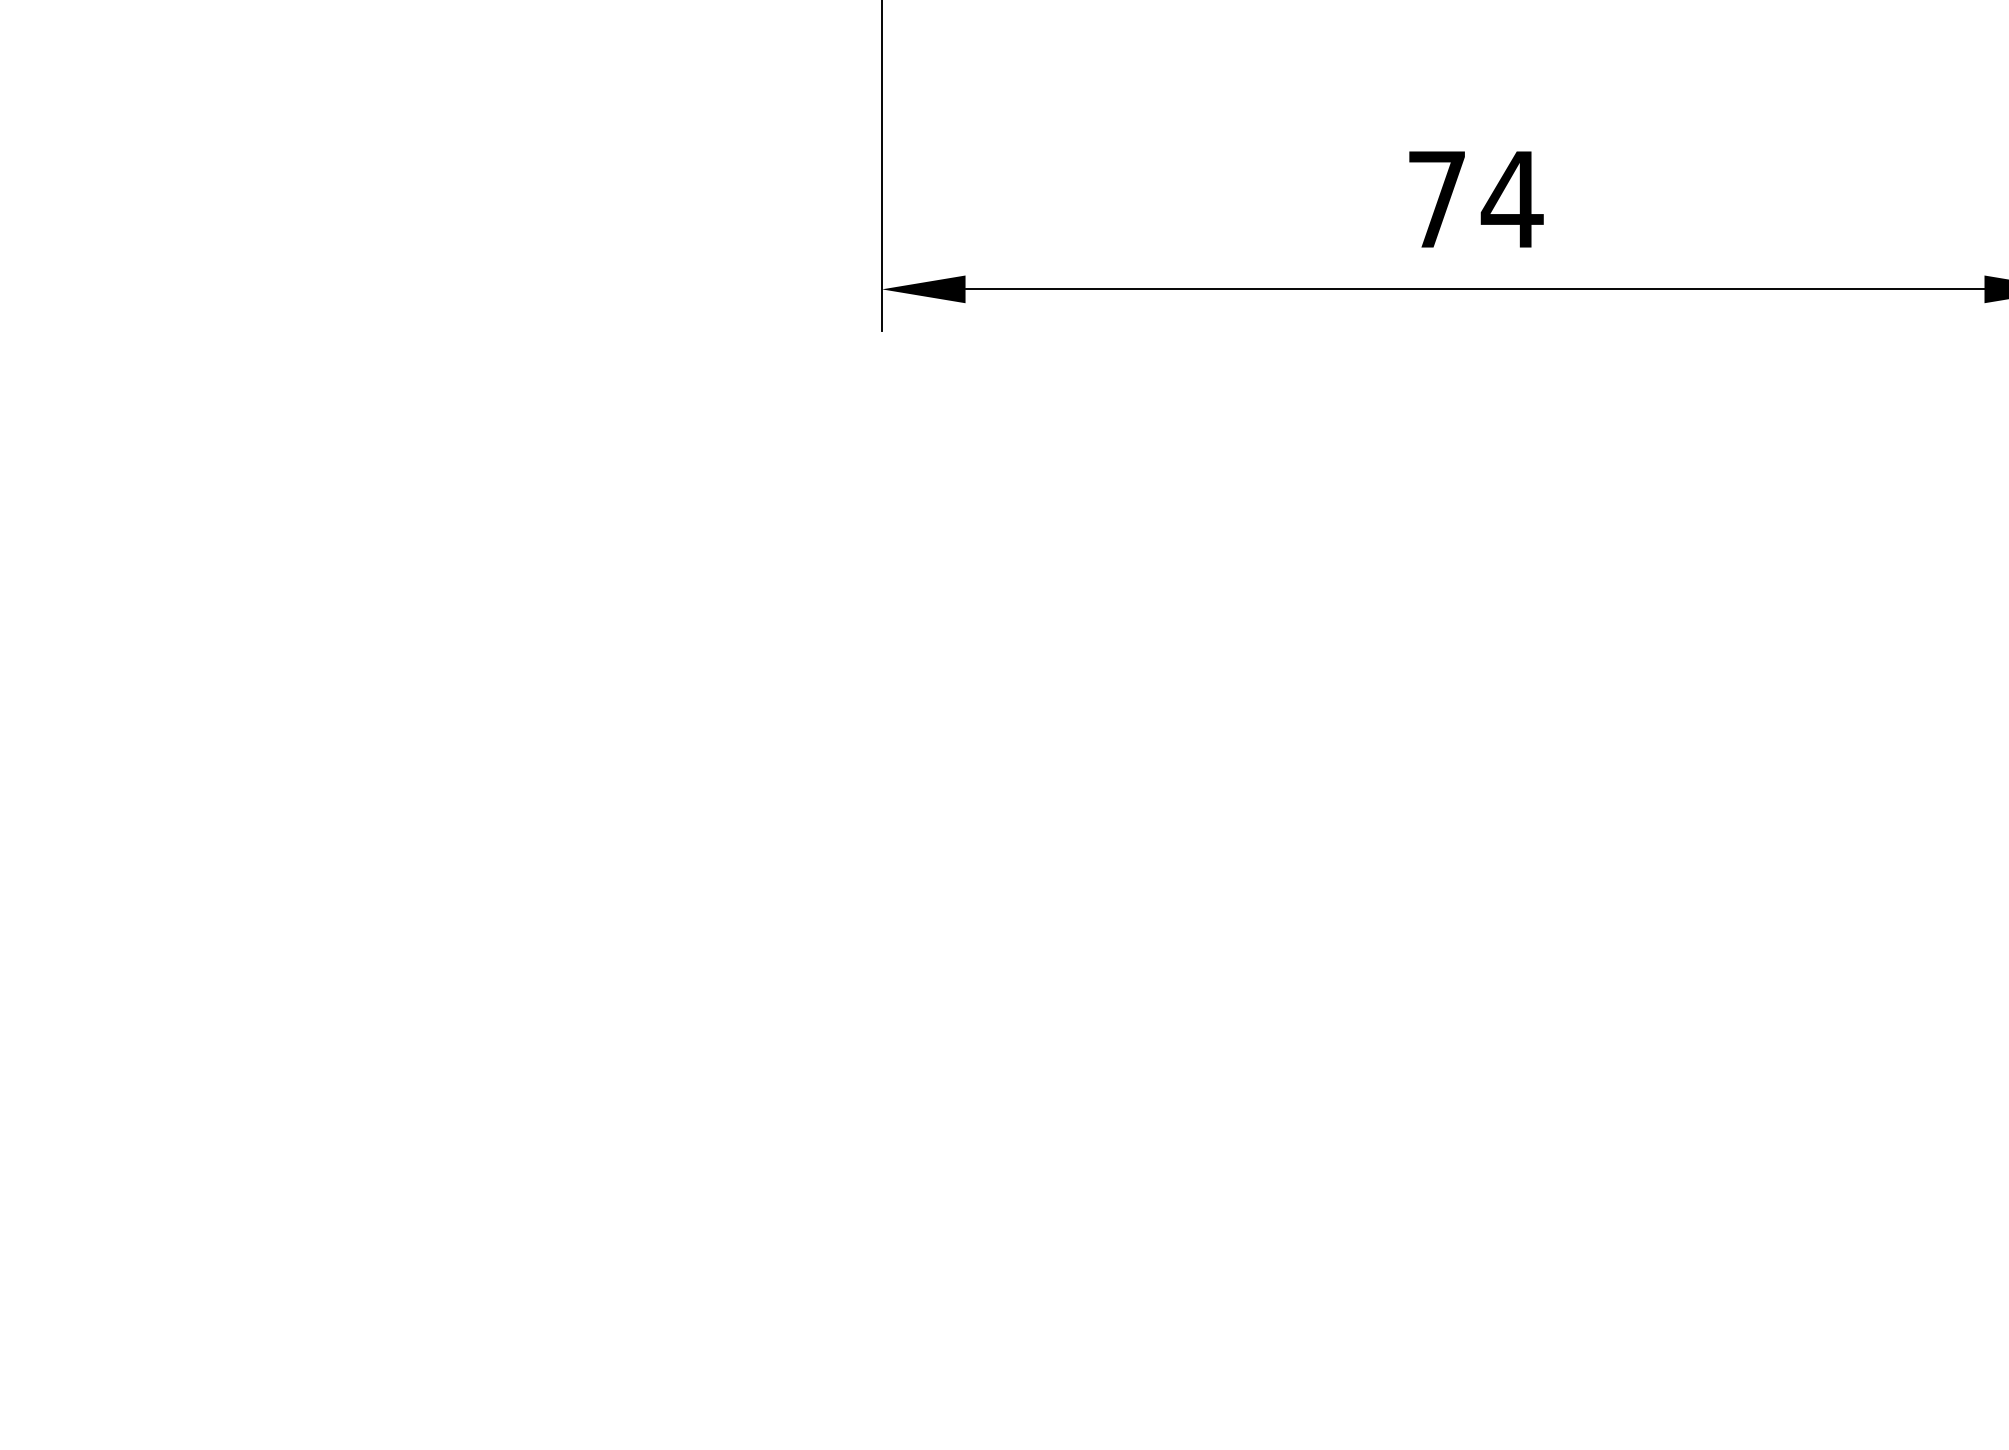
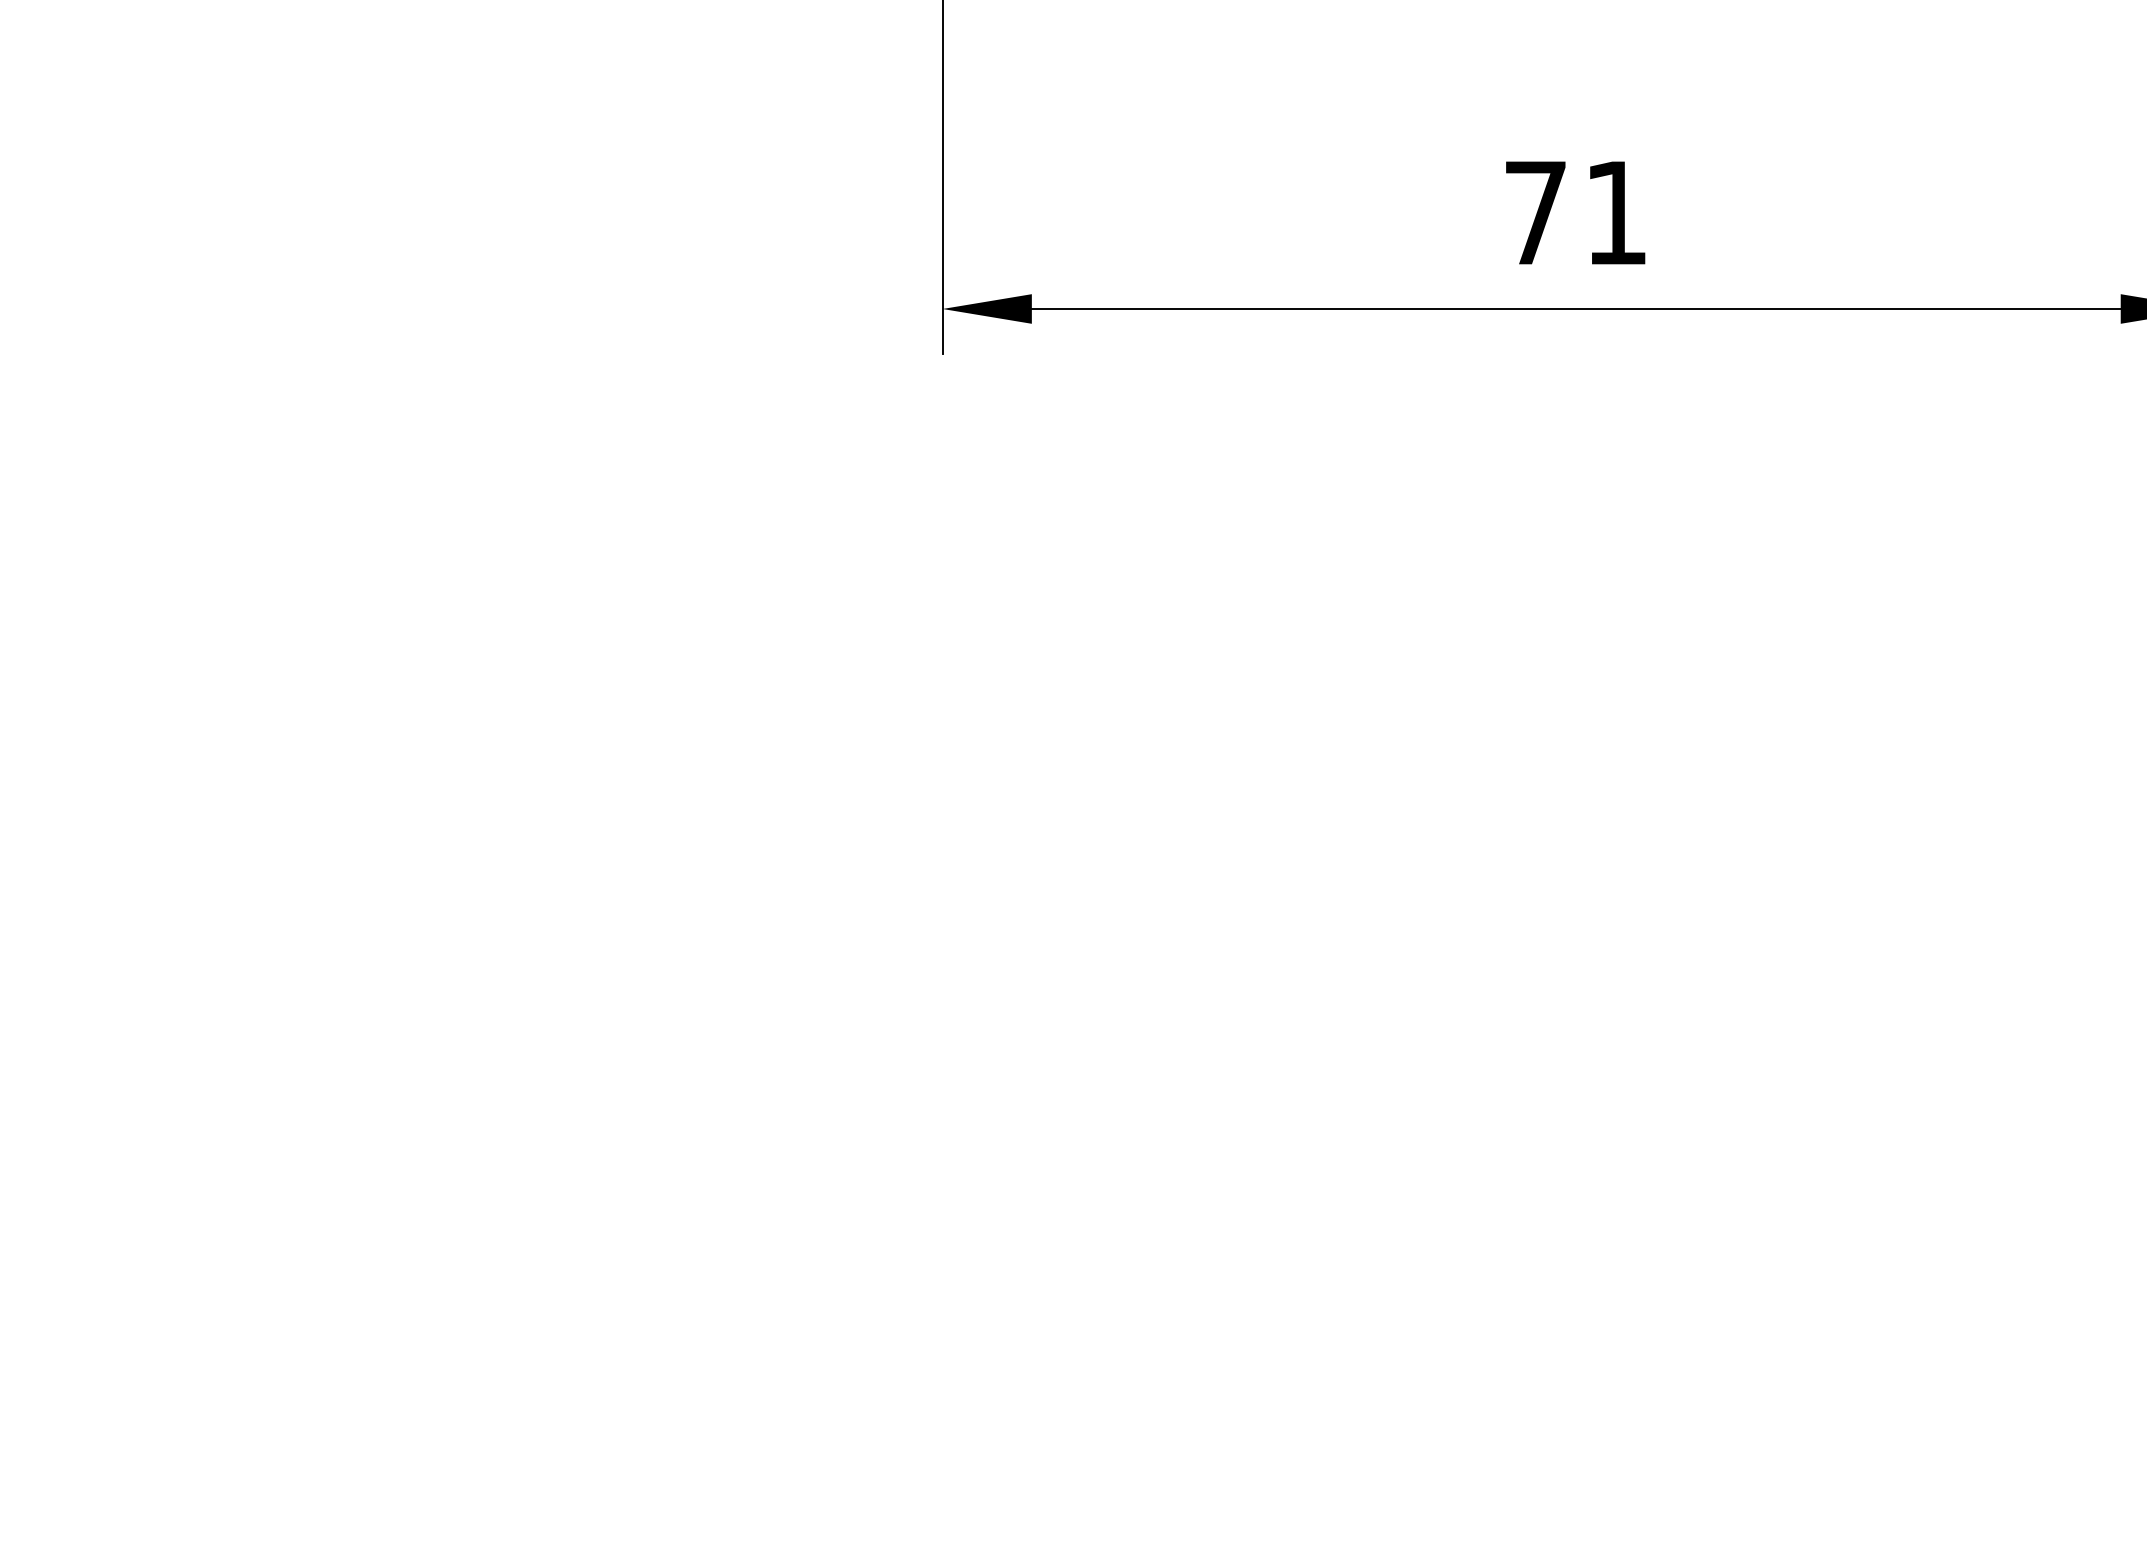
text: (1511, 199) -> (1615, 212), 74 -> 71

